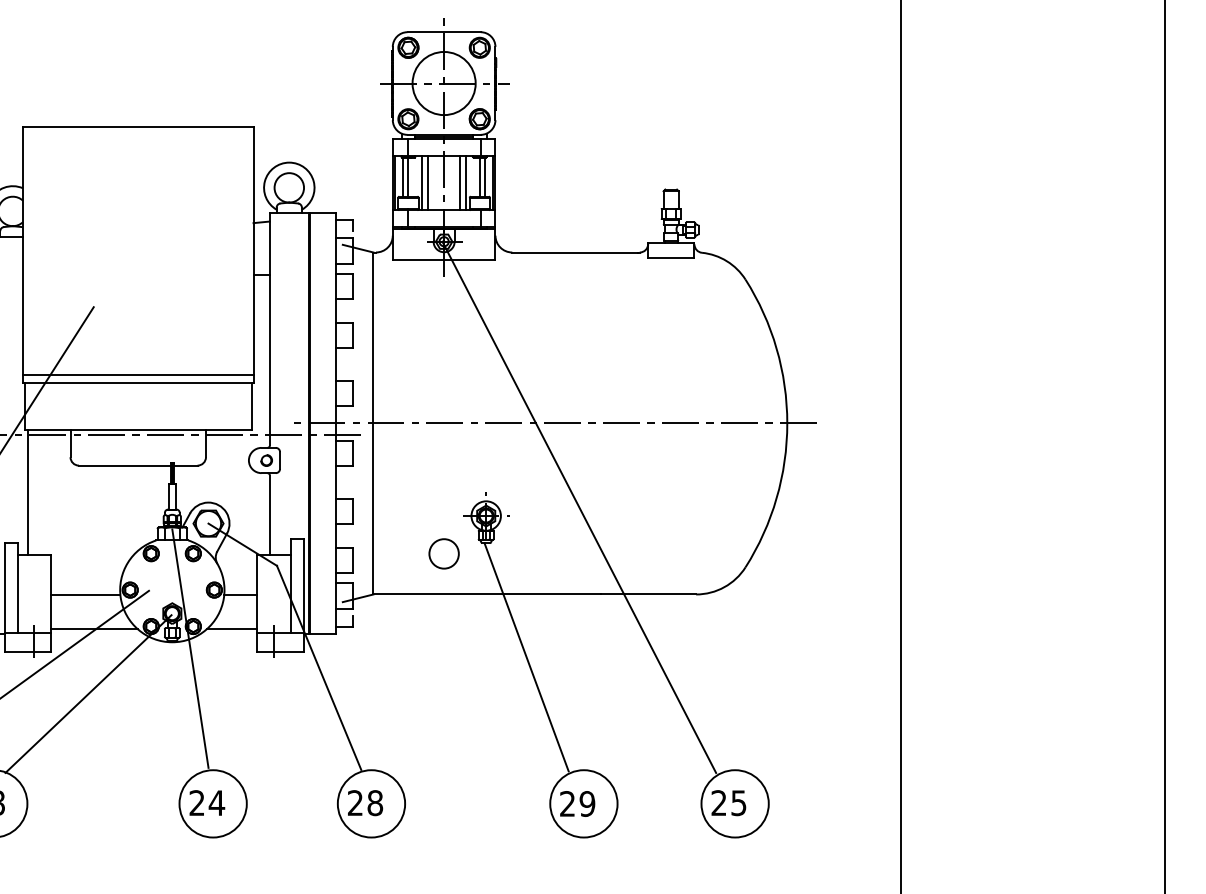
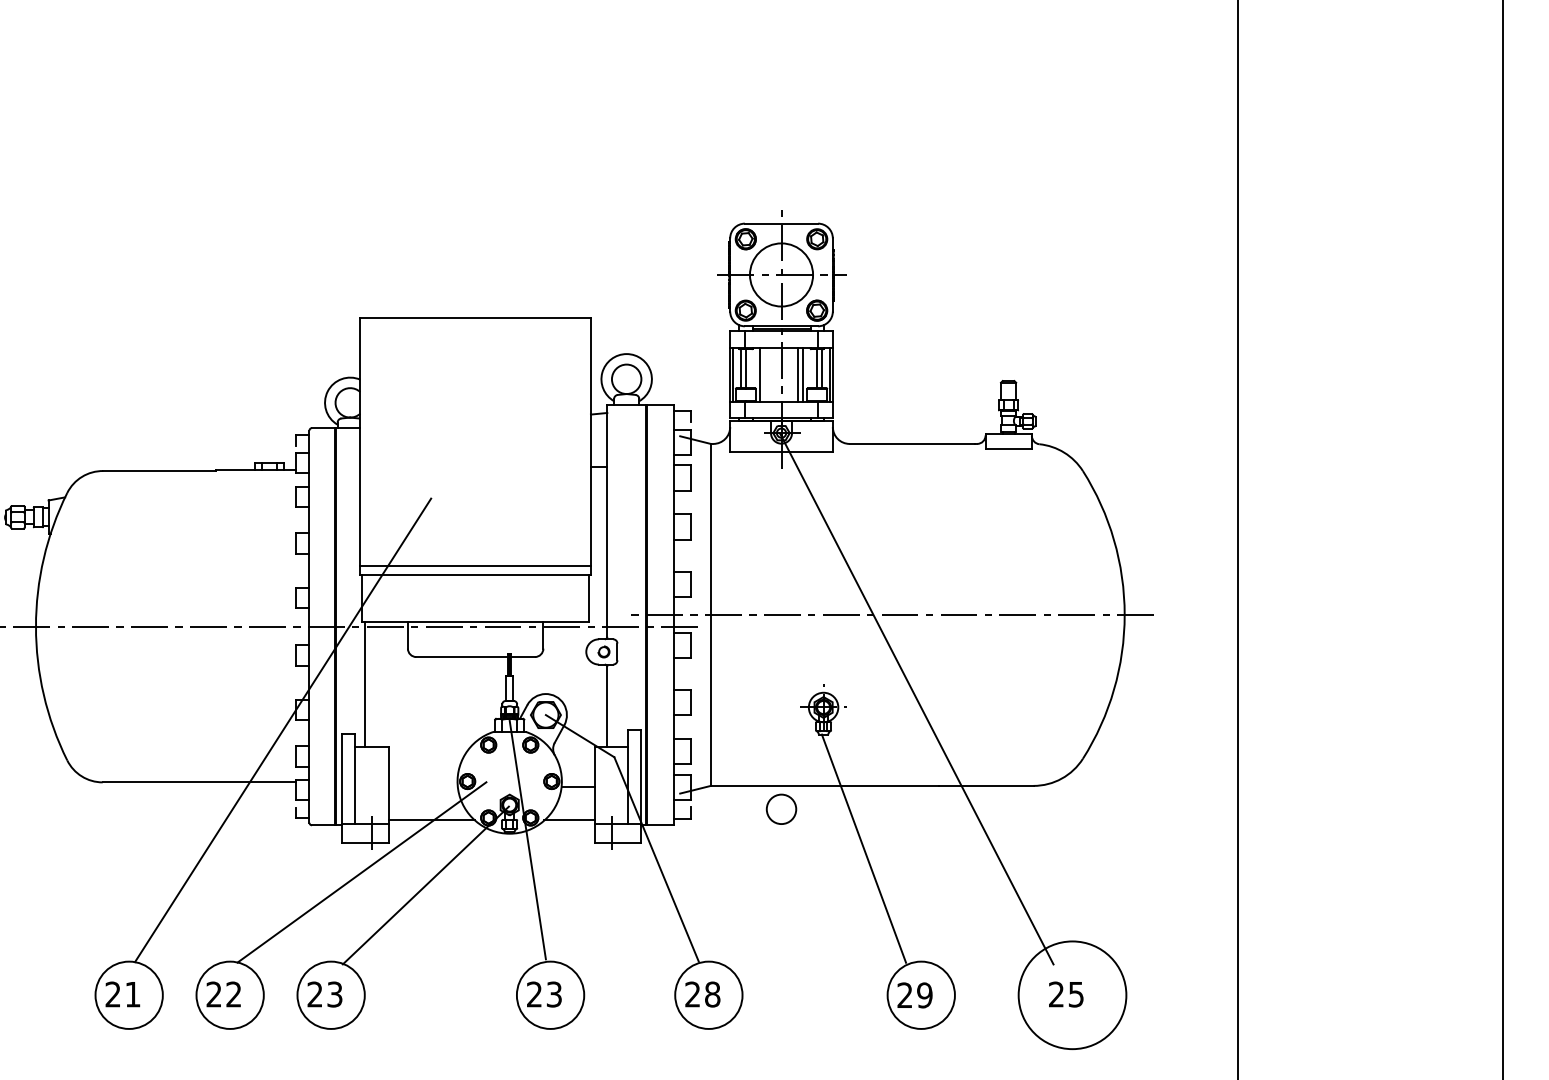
line: (428, 183) -> (765, 374), removed
circle: (444, 553) -> (781, 808), moved
line: (85, 595) -> (422, 786), removed
text: (217, 803) -> (554, 994), 24 -> 23
circle: (735, 803) -> (1072, 994), size x1.6

